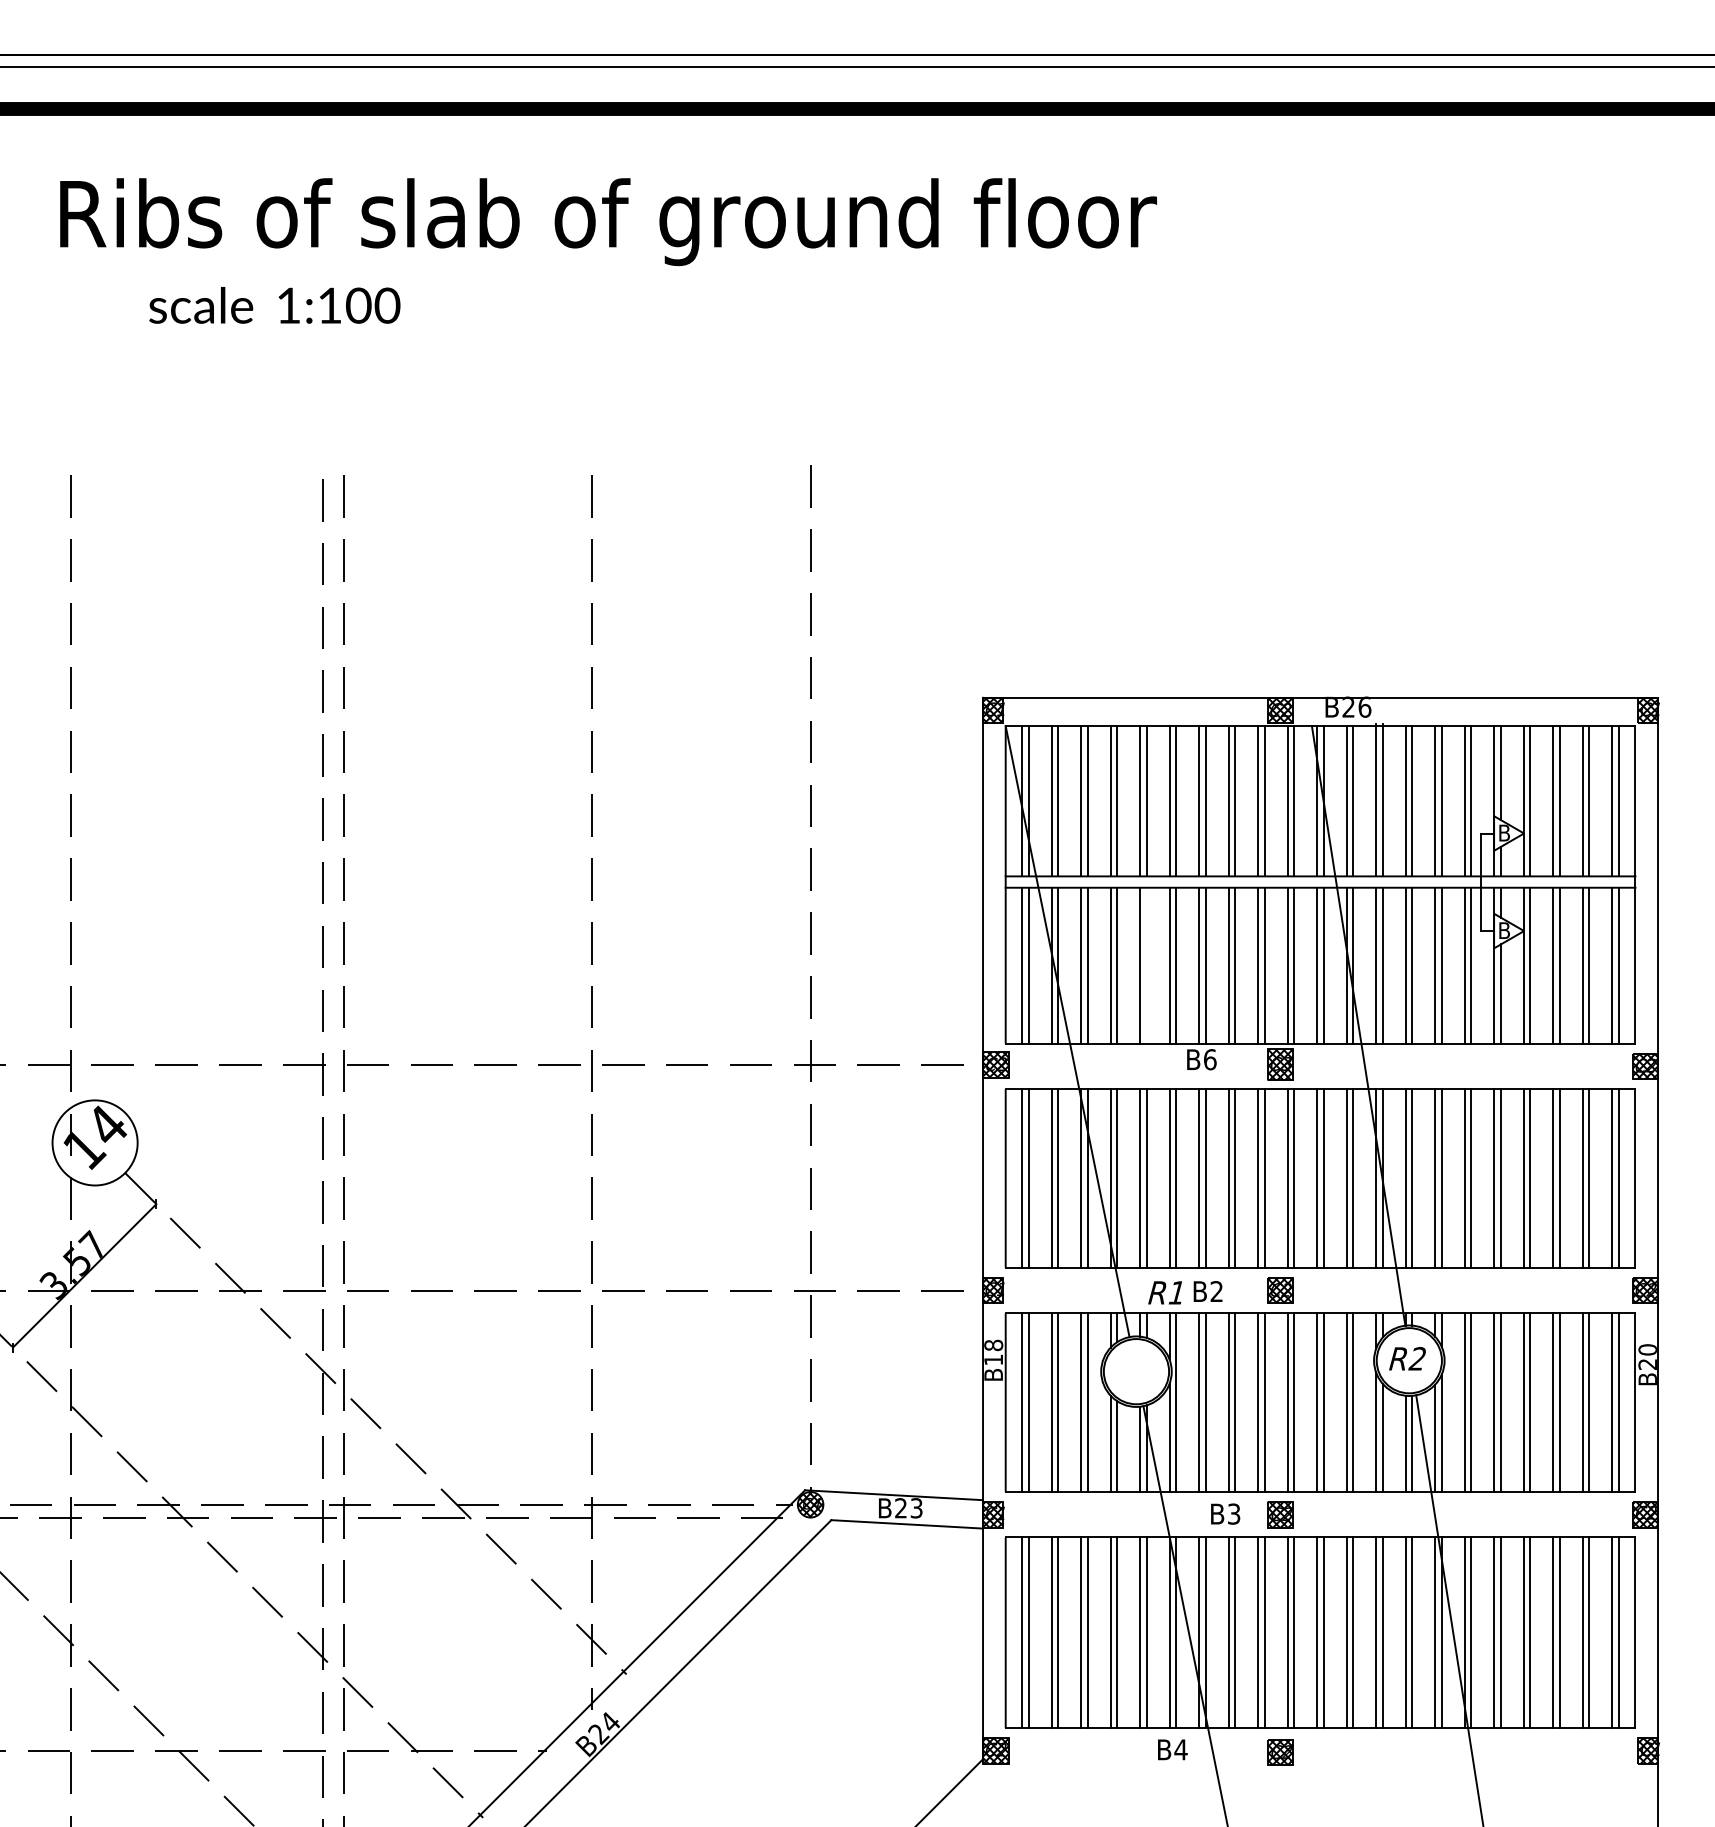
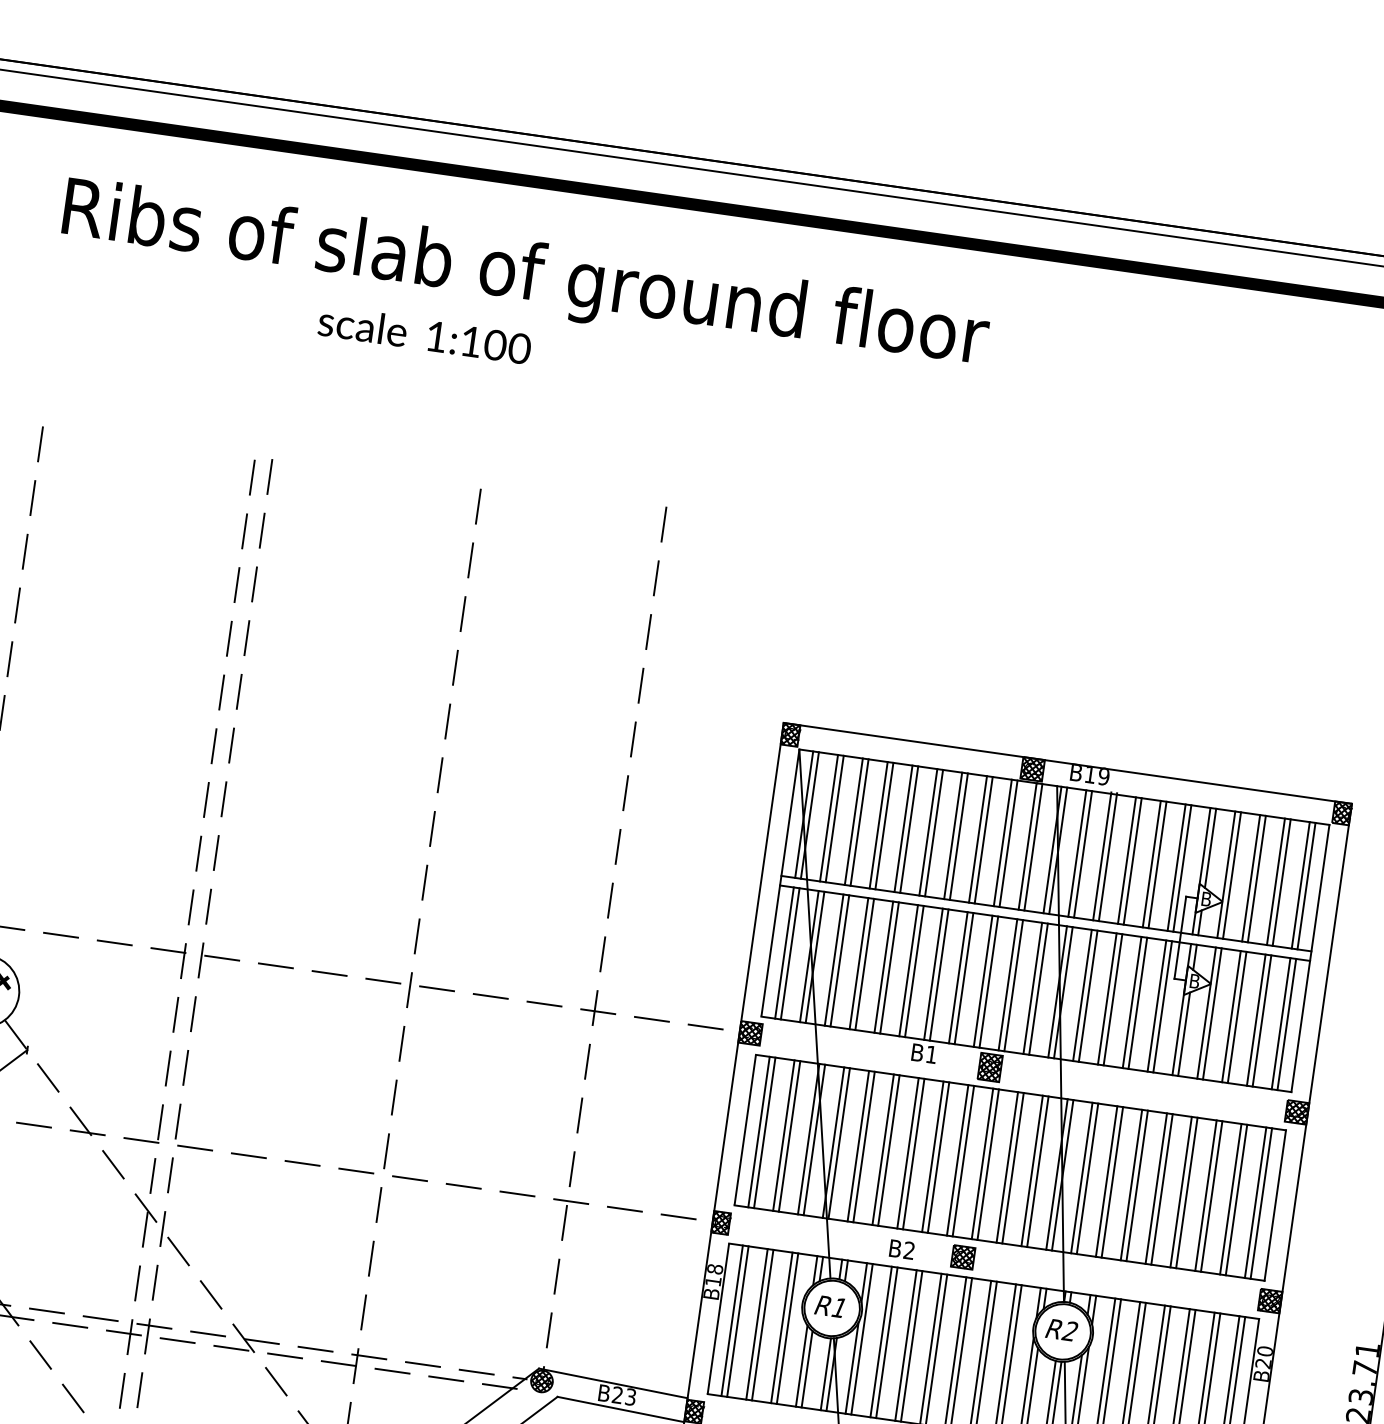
text: (274, 305) -> (424, 334), moved
text: (1356, 706) -> (1097, 774), B26 -> B19
line: (1146, 965) -> (889, 967), added
text: (1210, 1059) -> (931, 1054), B6 -> B1
text: (1165, 1292) -> (829, 1306), moved

